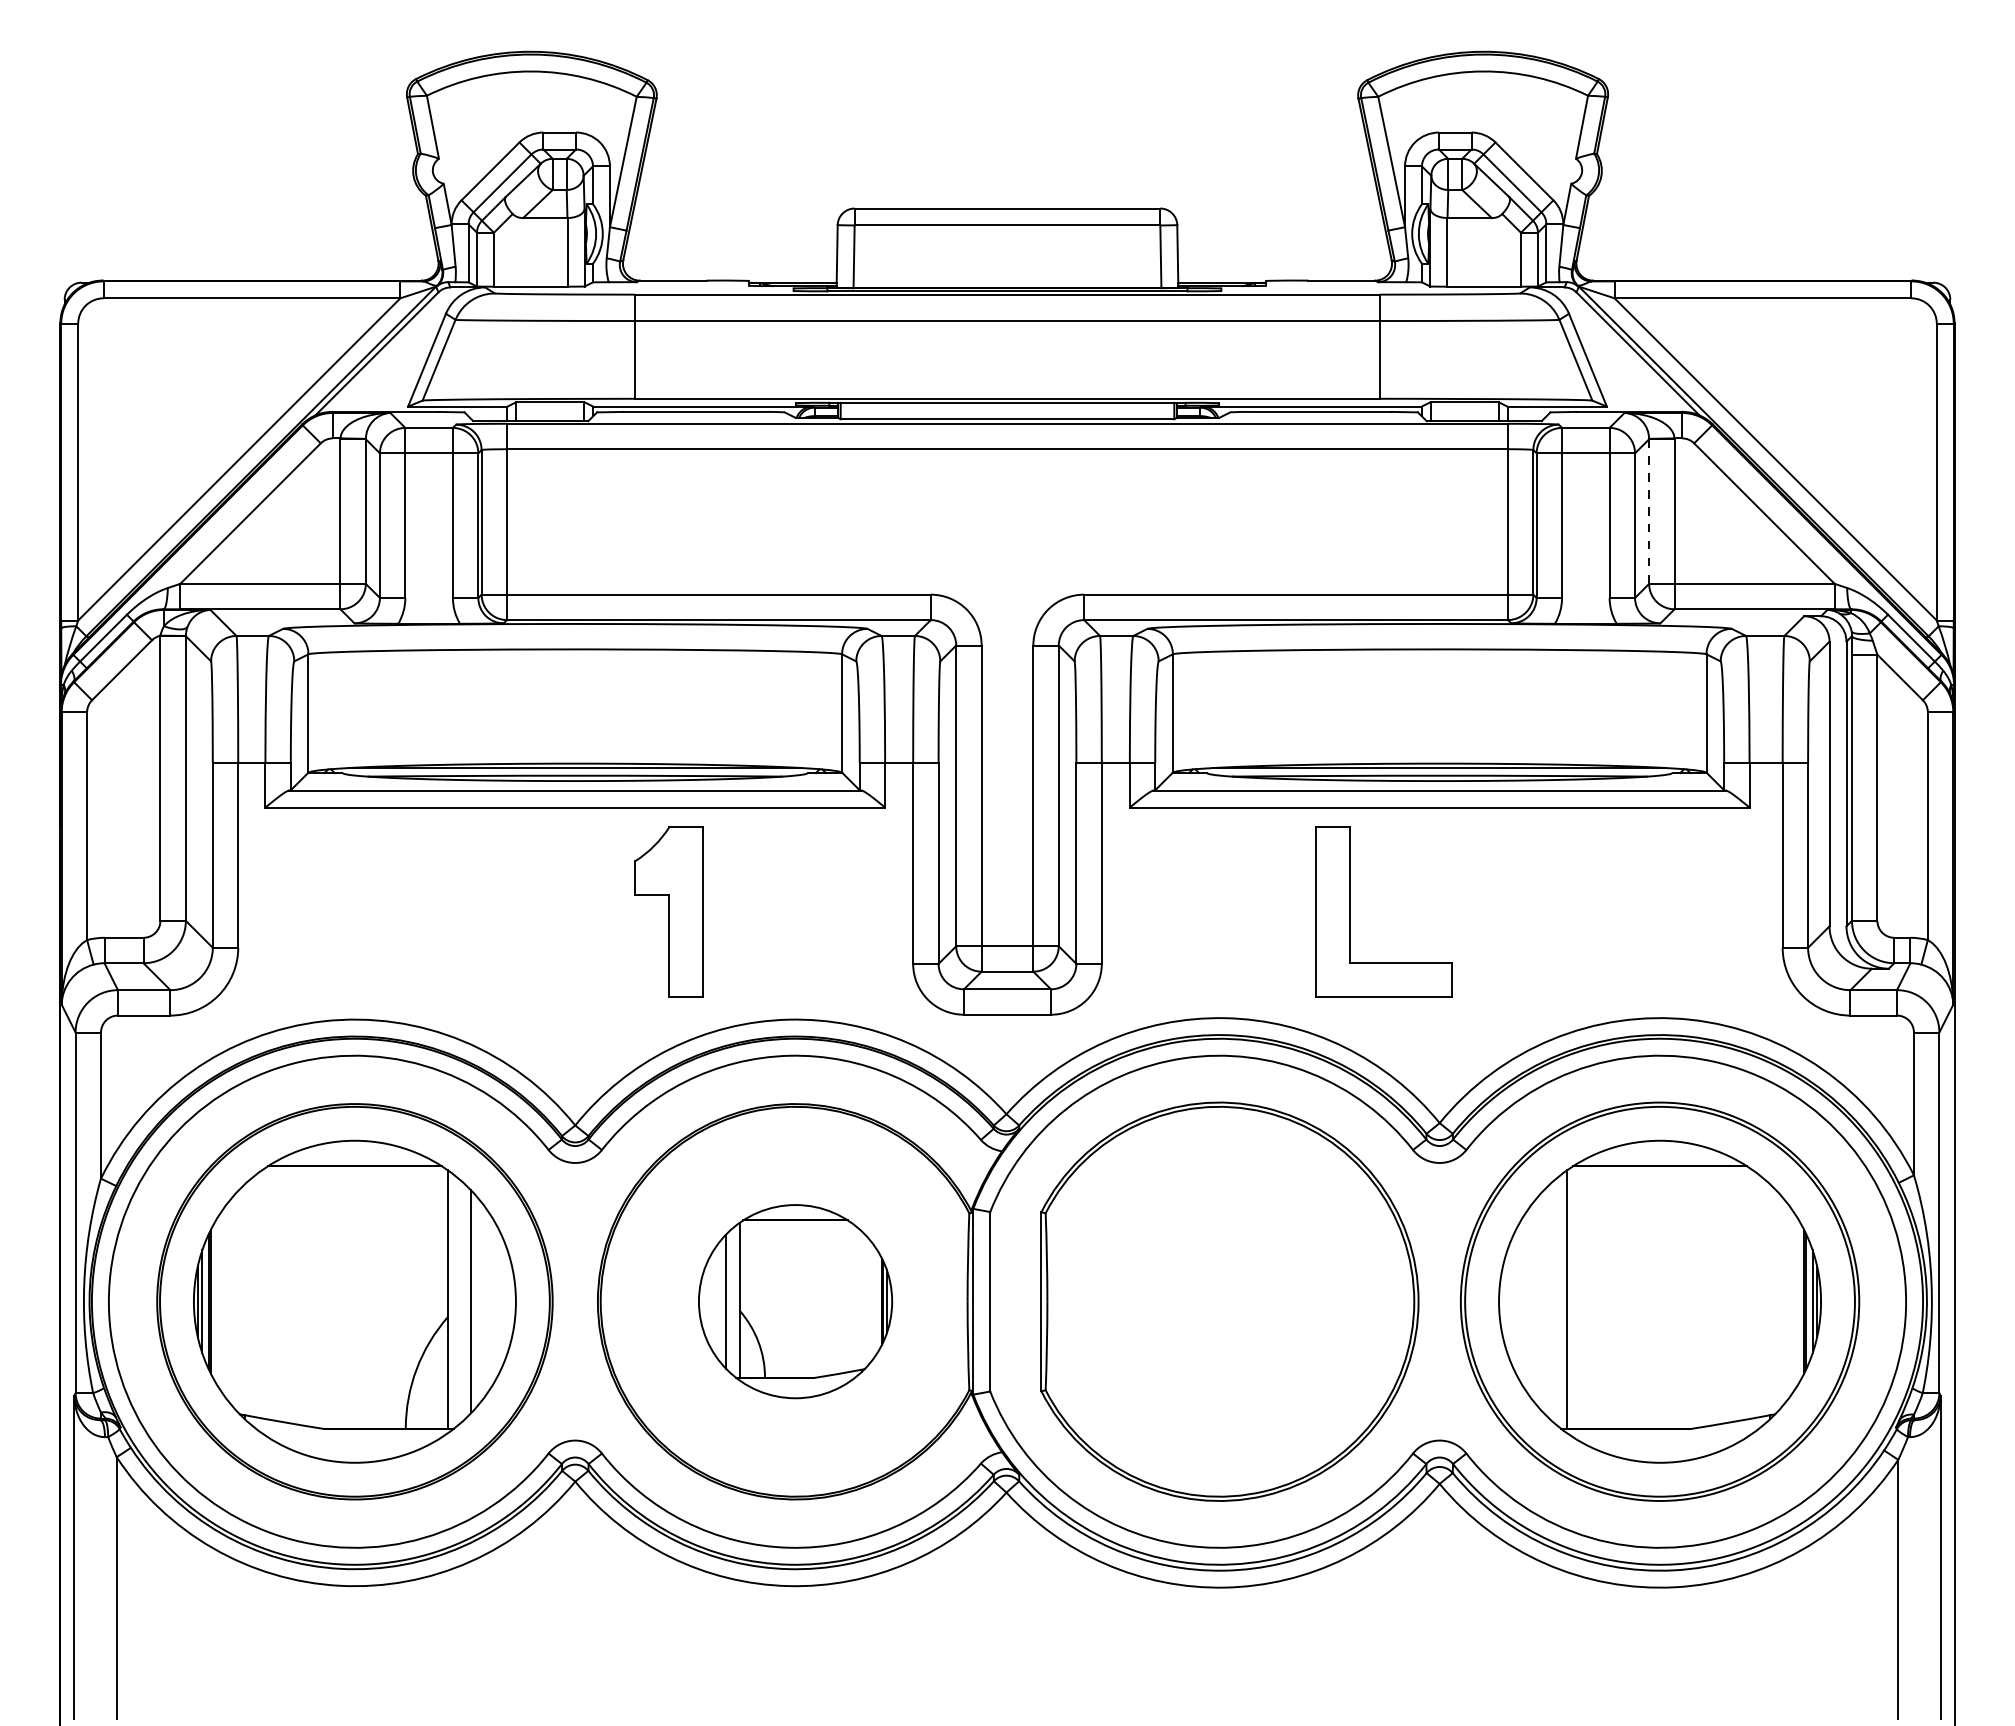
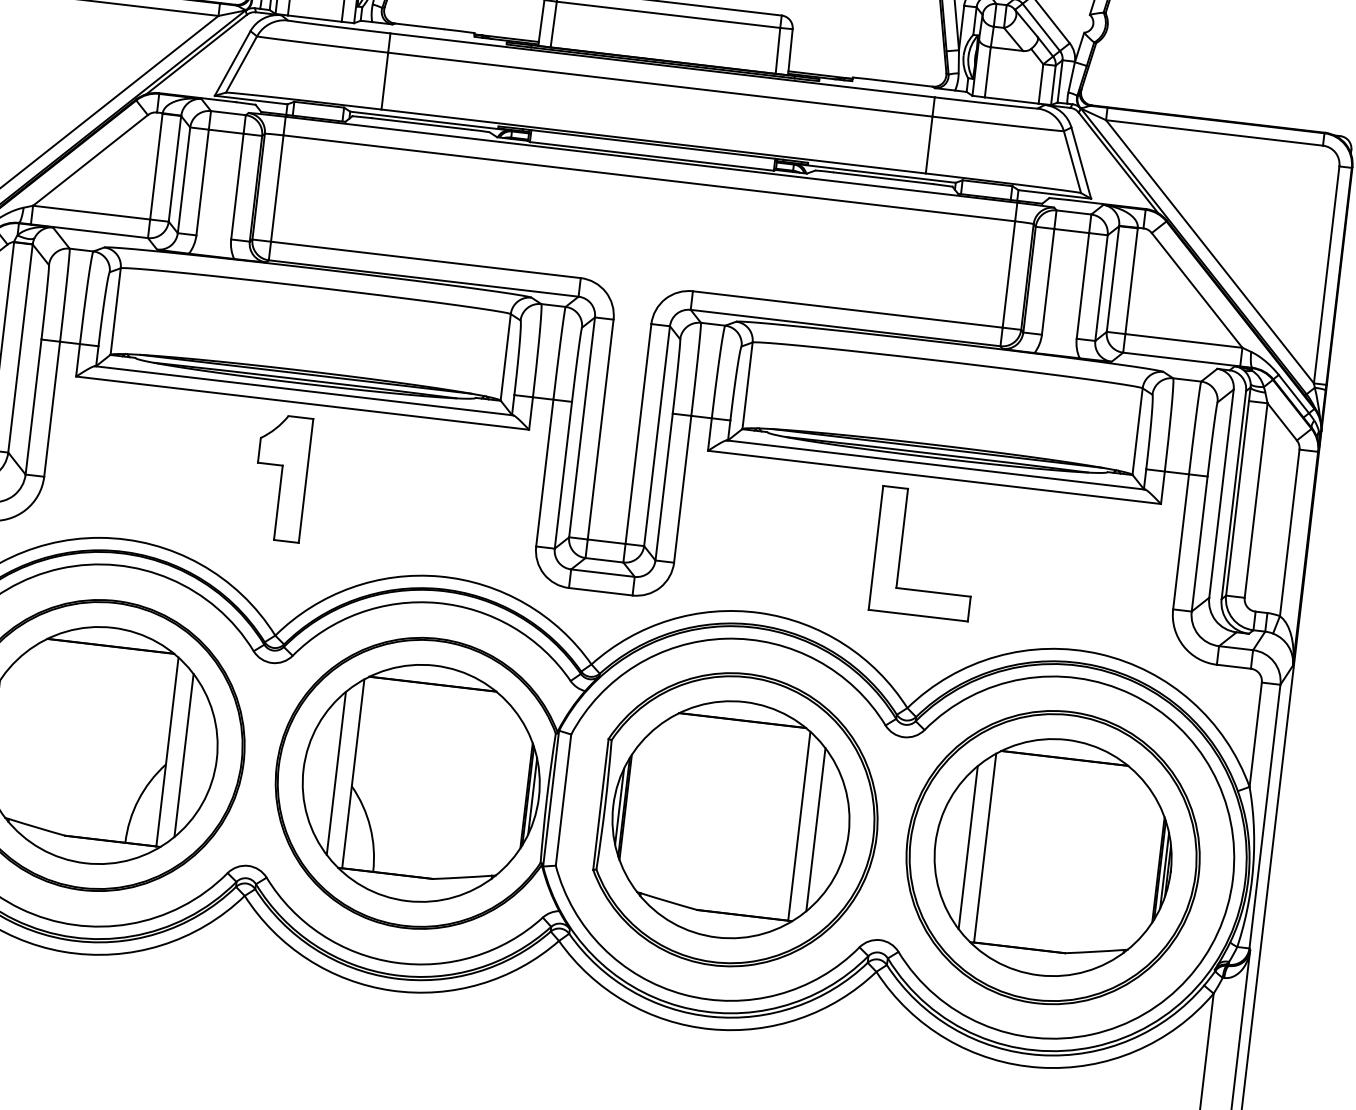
line: (1649, 512) -> (1113, 279), dashed -> solid
part: (668, 911) -> (280, 477), moved
part: (1350, 911) -> (901, 550), moved
part: (795, 1301) -> (421, 783), size x1.67
part: (1219, 1301) -> (731, 819), added
line: (1543, 1301) -> (967, 847), added

